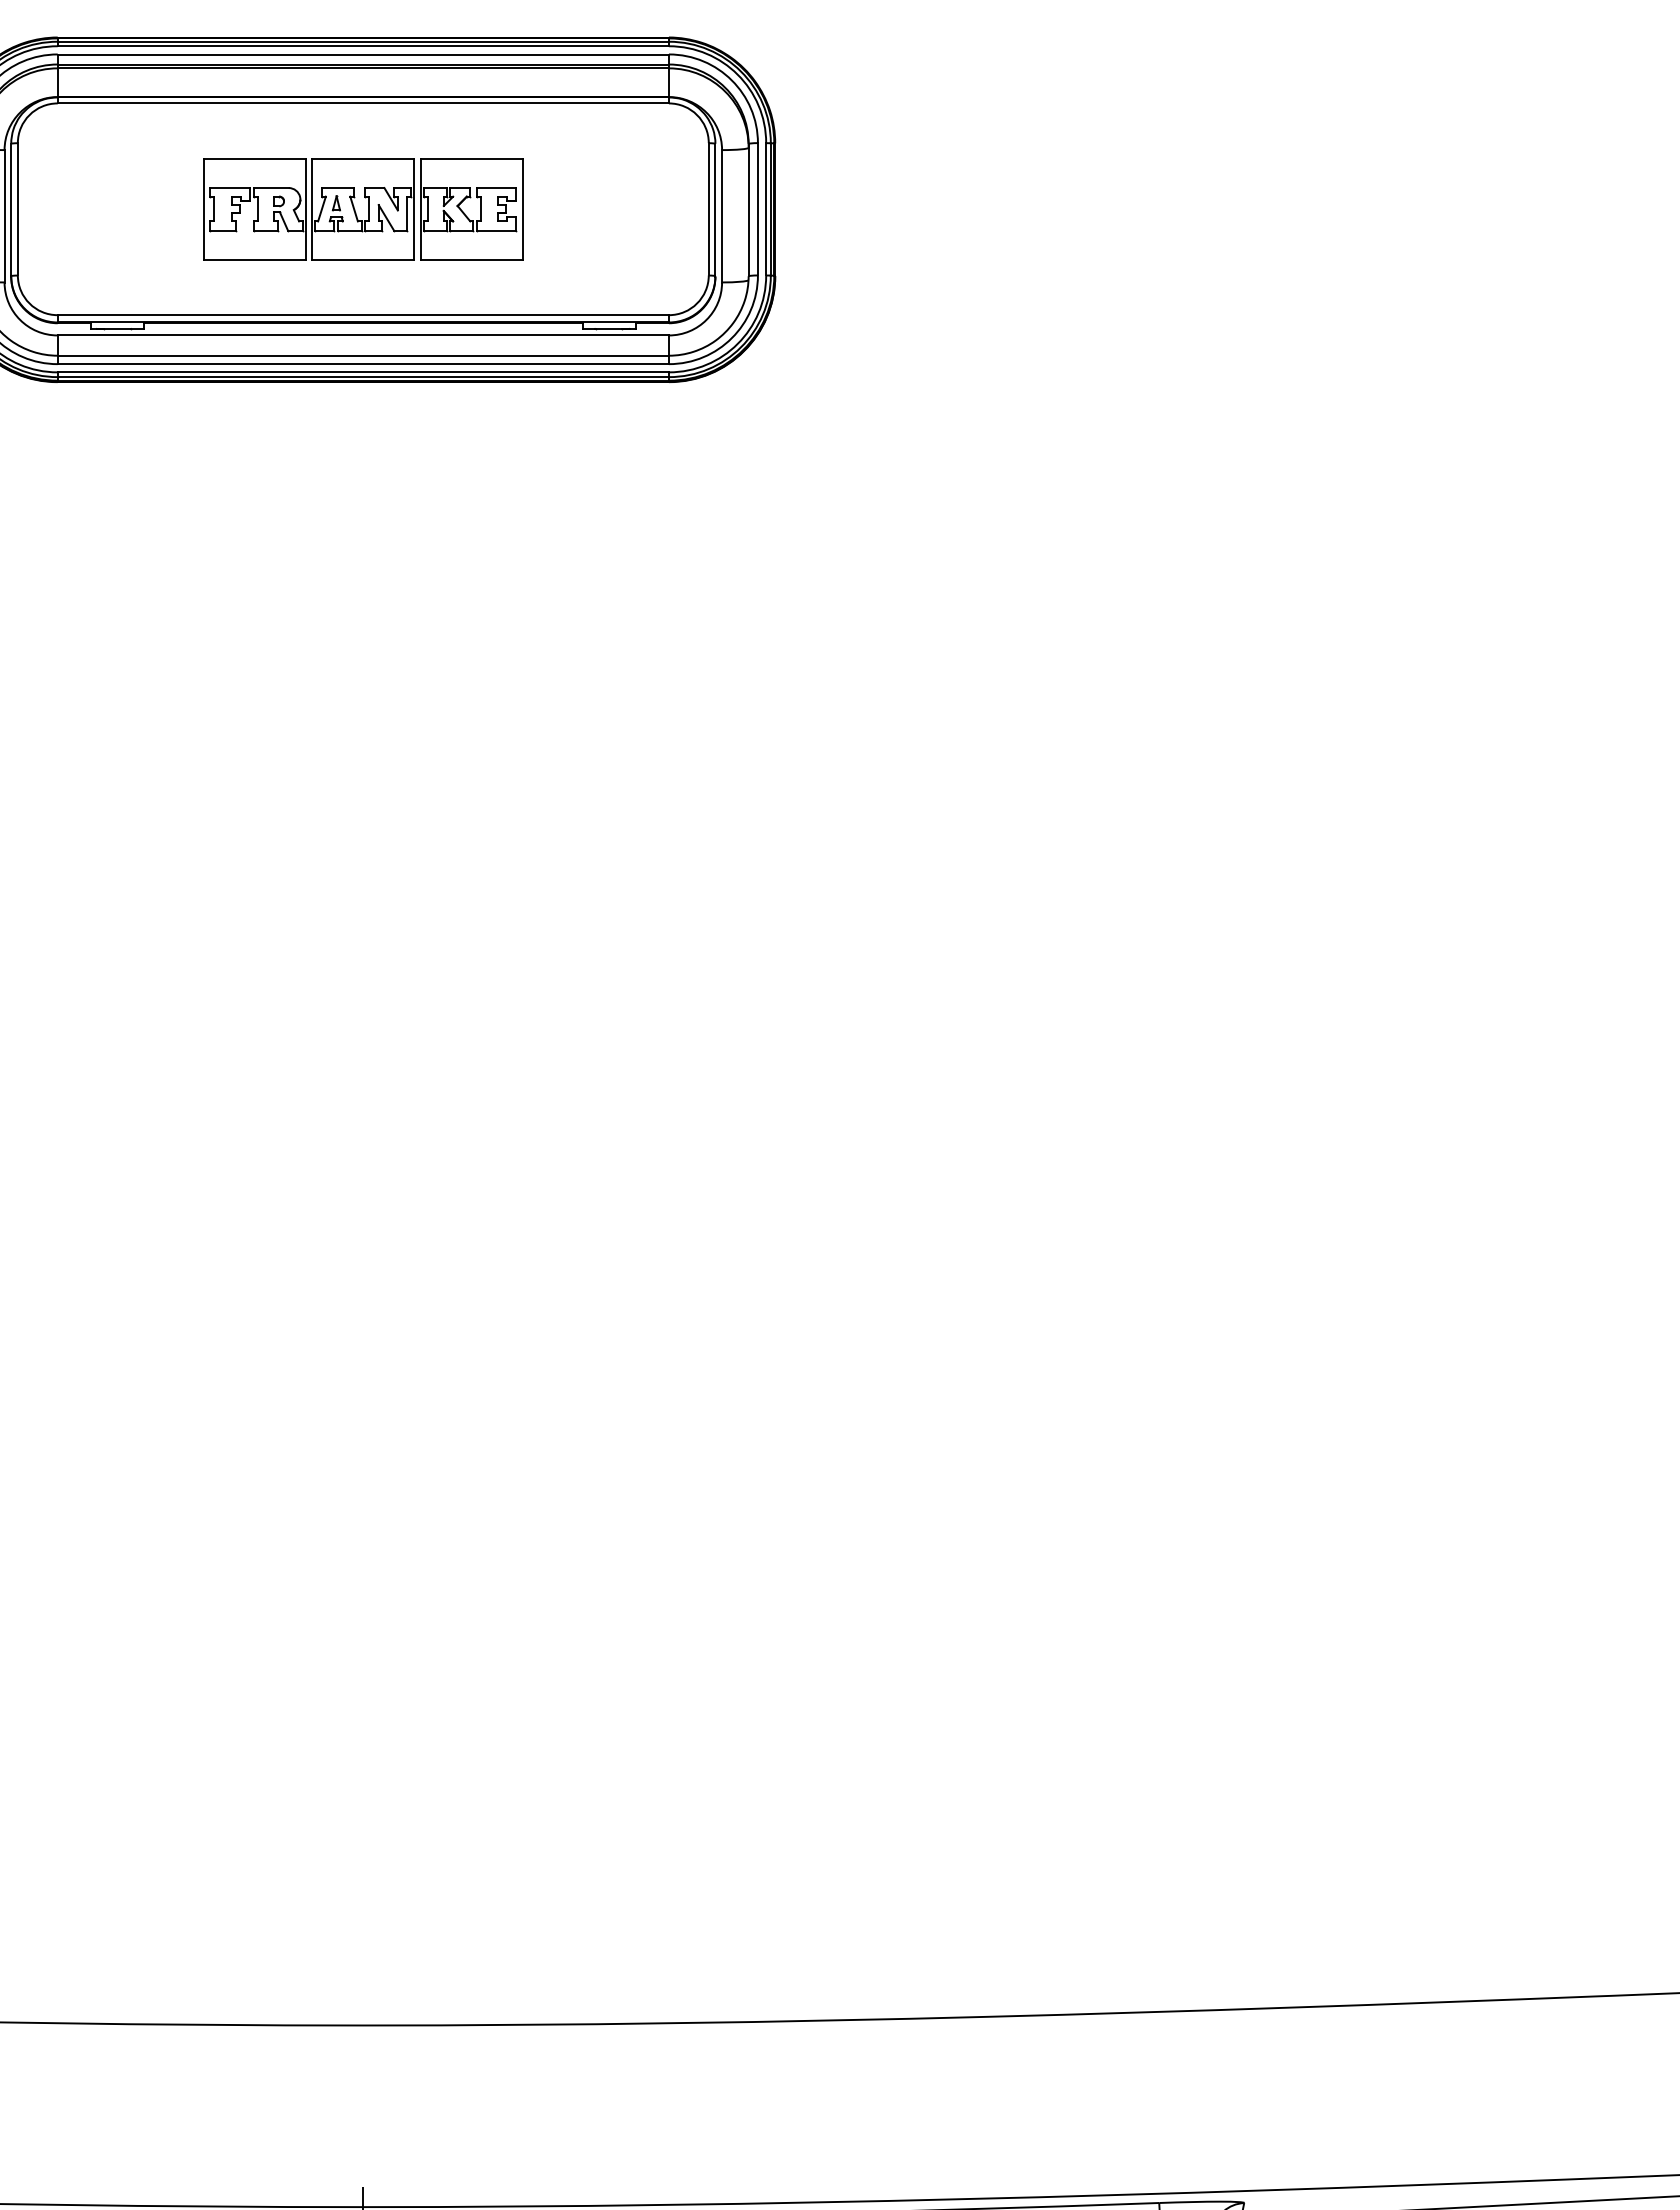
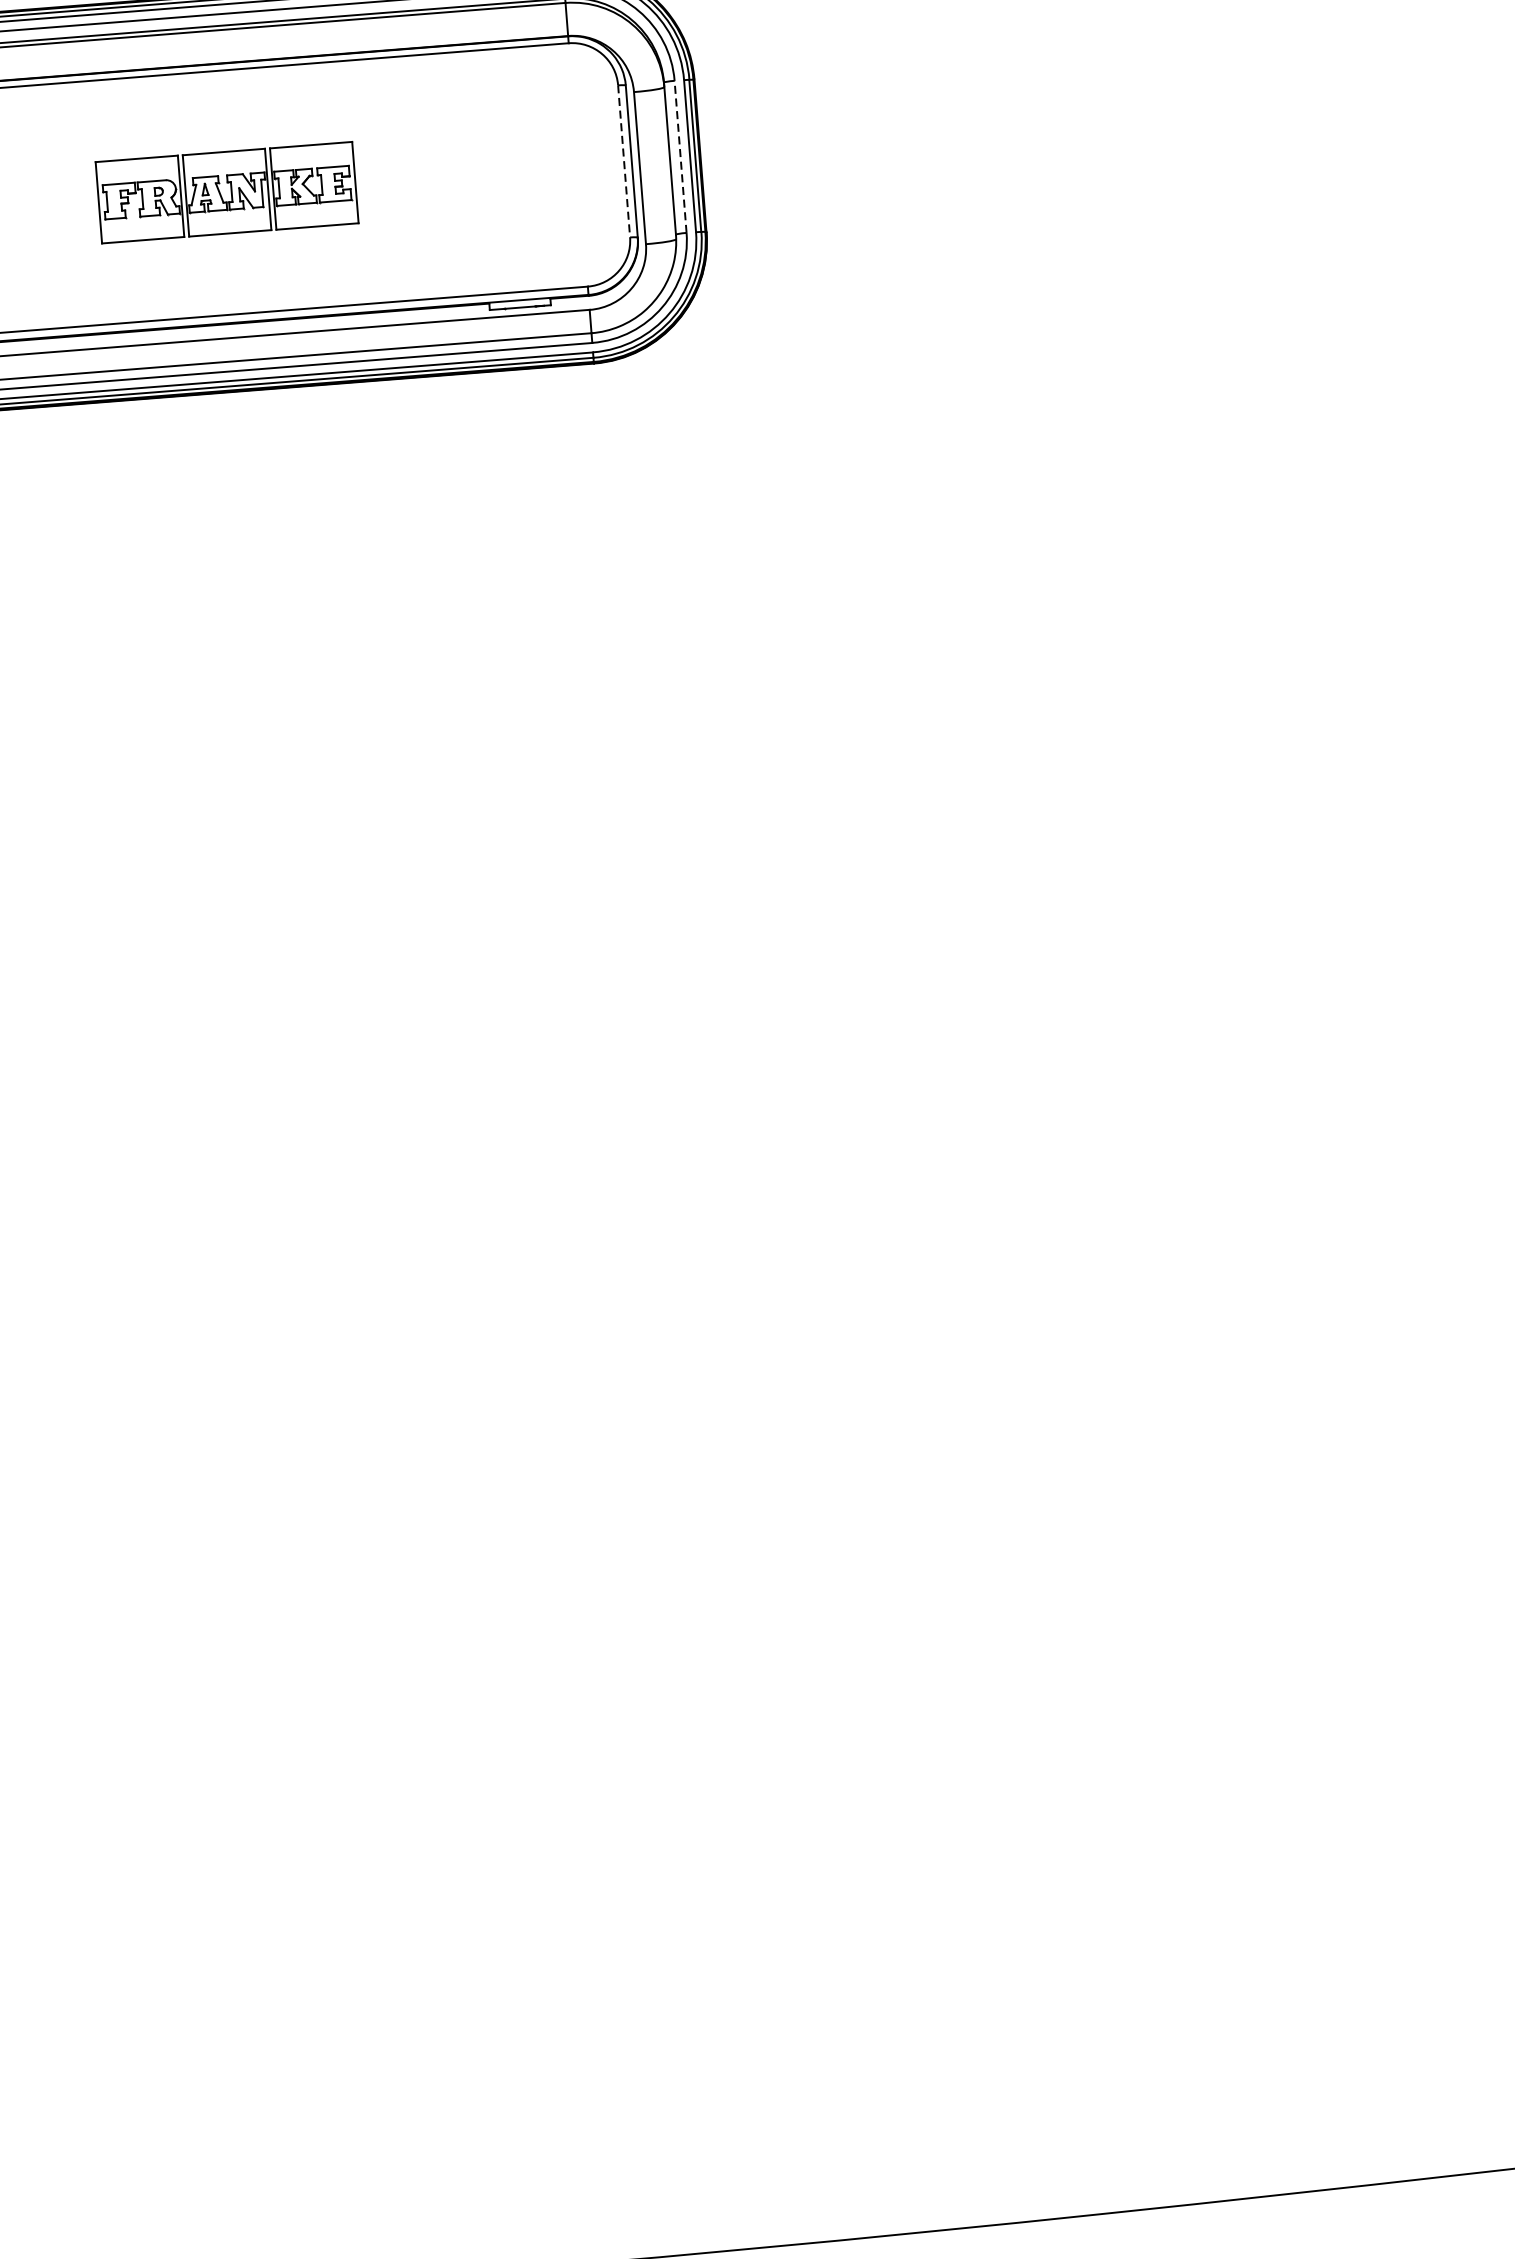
line: (757, 208) -> (680, 156), solid -> dashed
part: (363, 209) -> (227, 192), size x0.7
line: (708, 209) -> (623, 161), solid -> dashed

